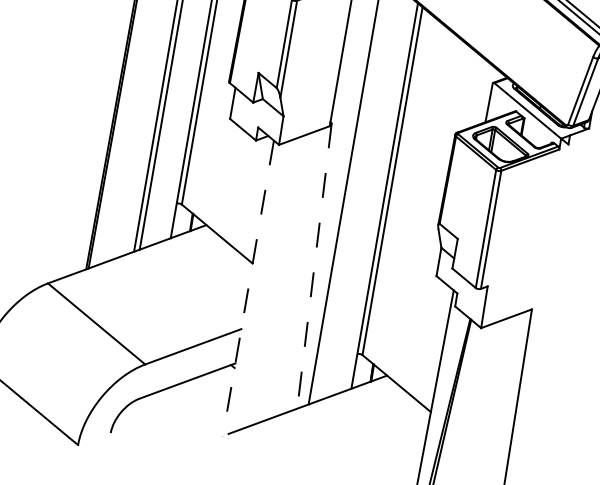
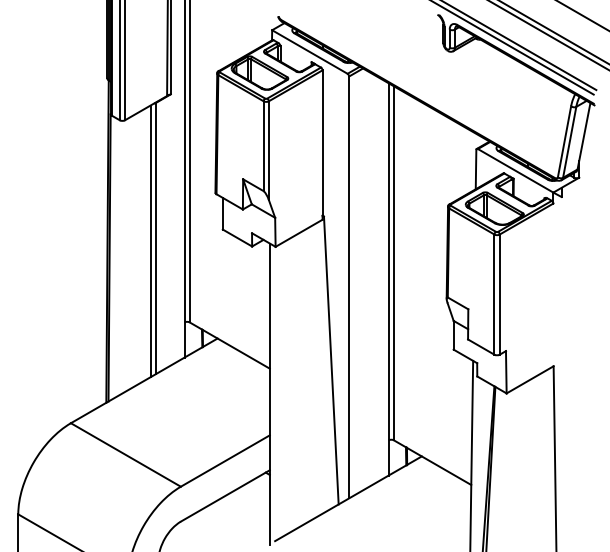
line: (314, 267) -> (331, 361), dashed -> solid
line: (247, 288) -> (269, 394), dashed -> solid

